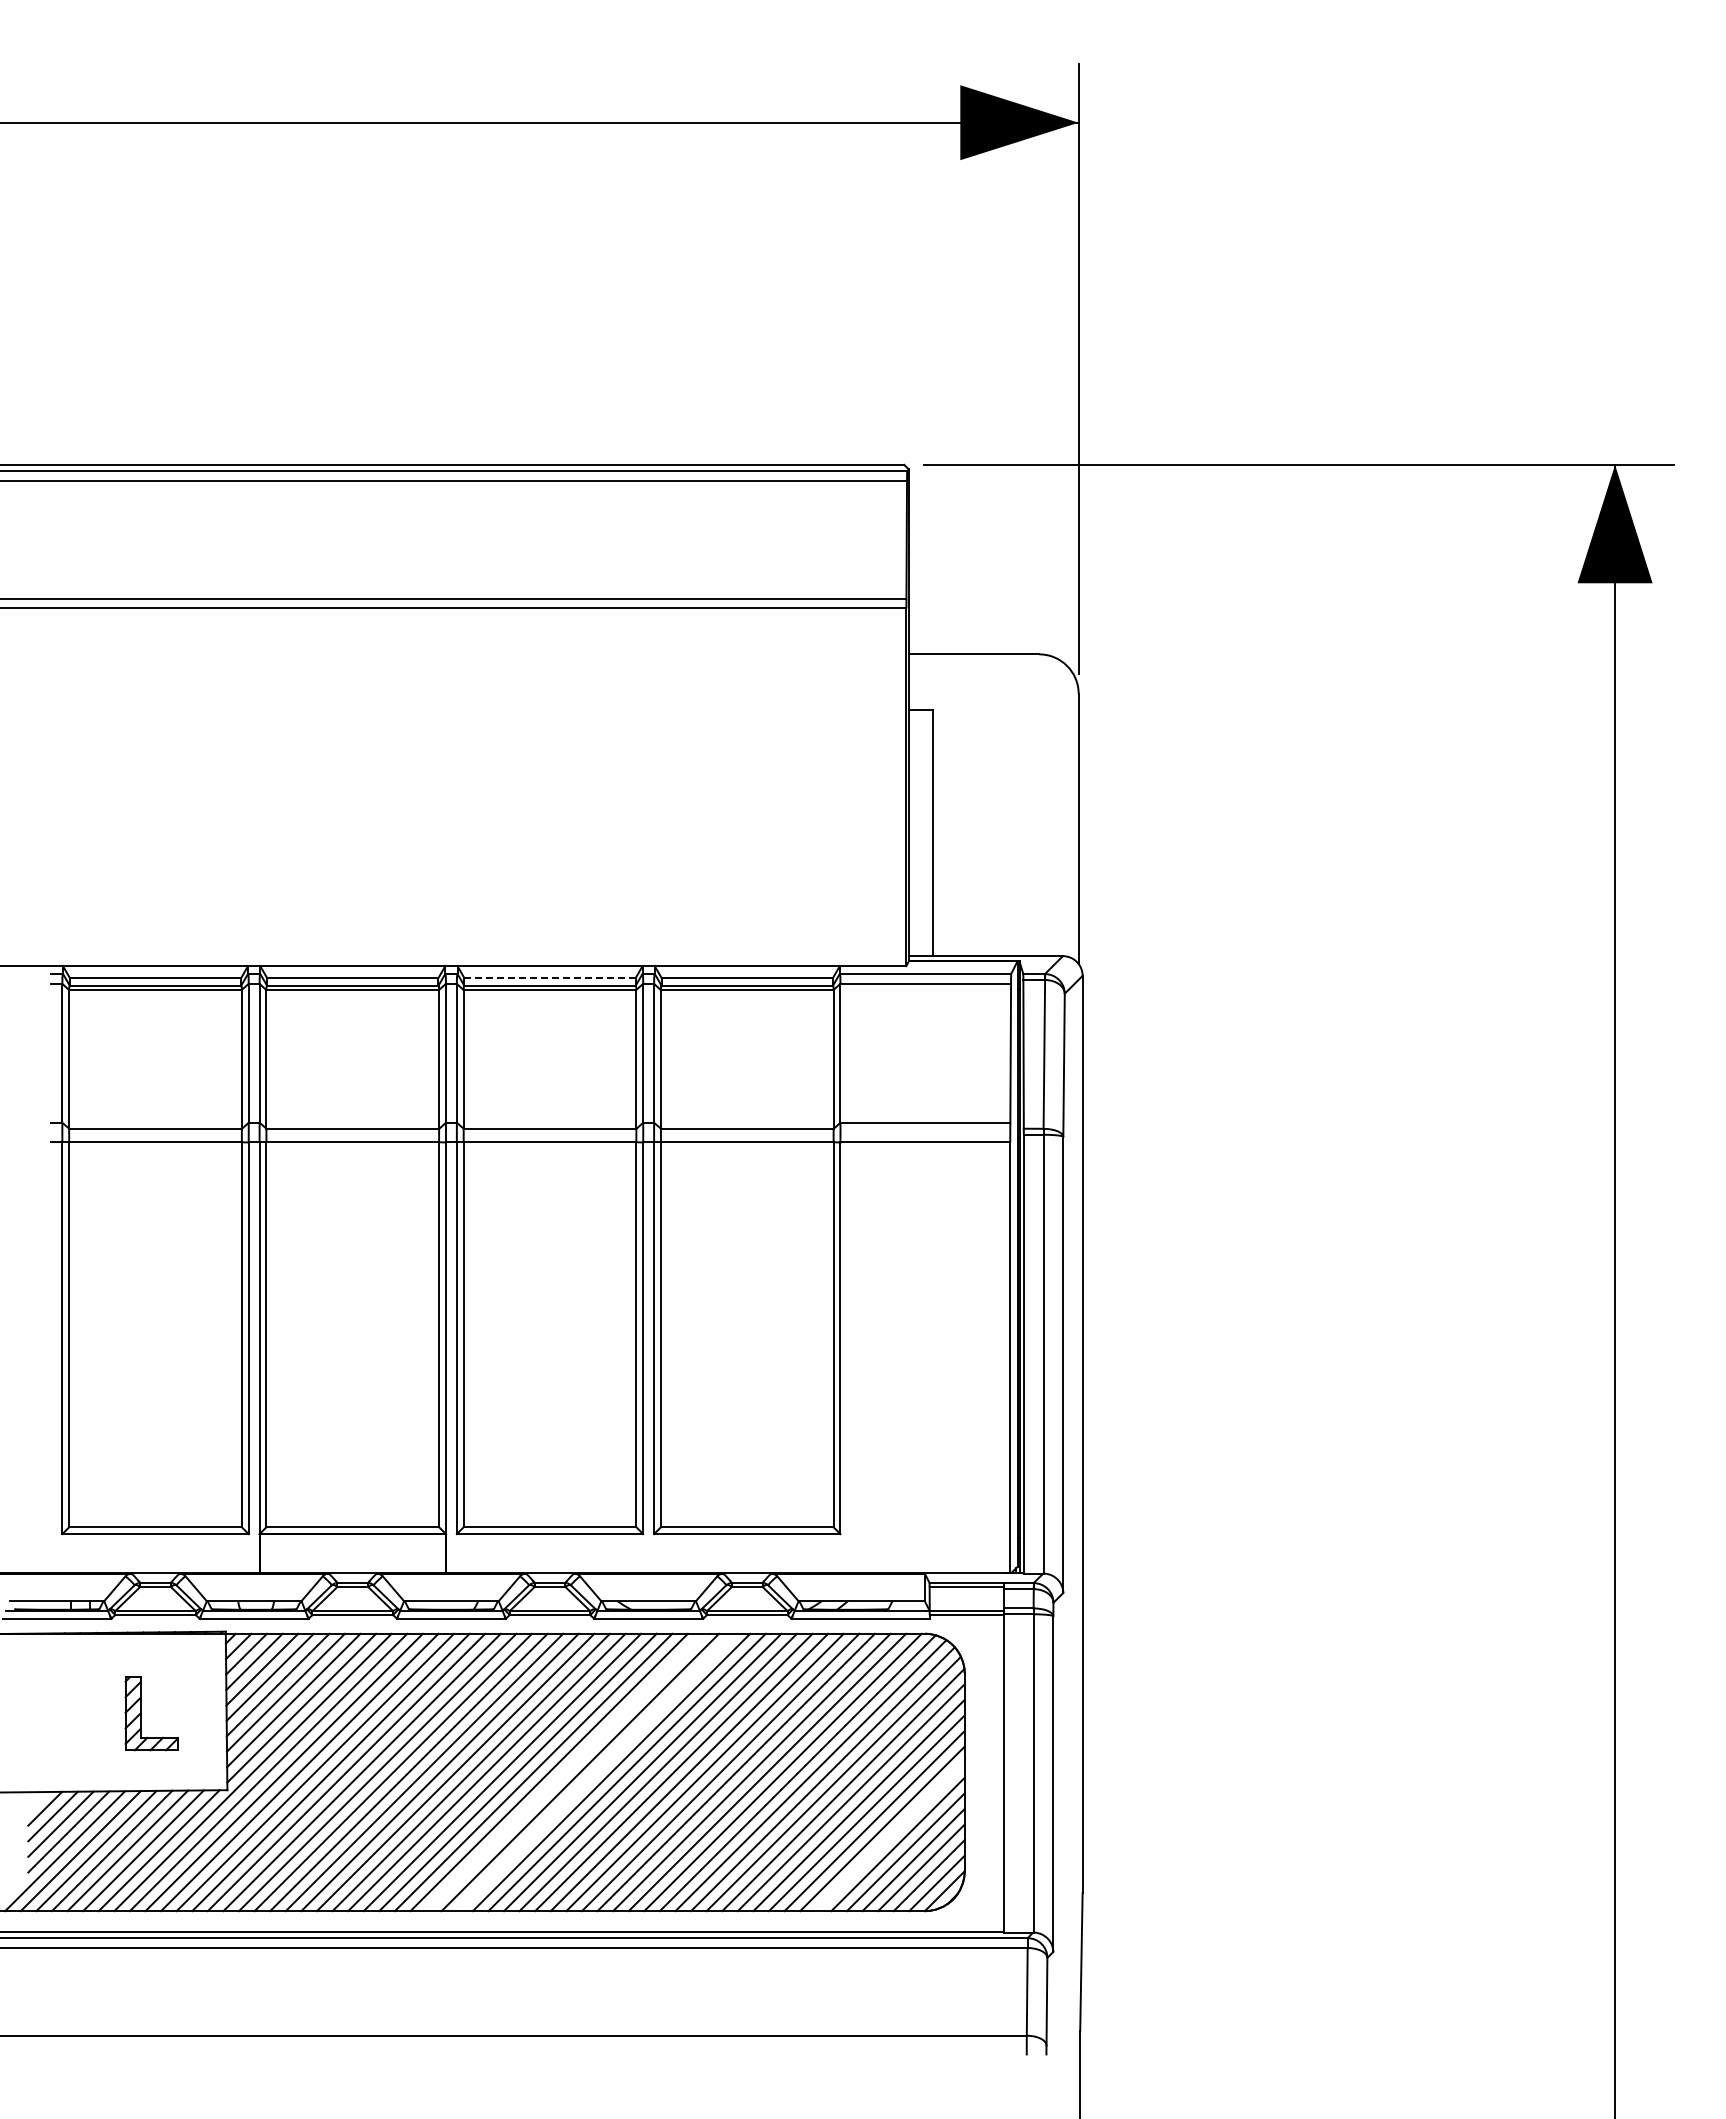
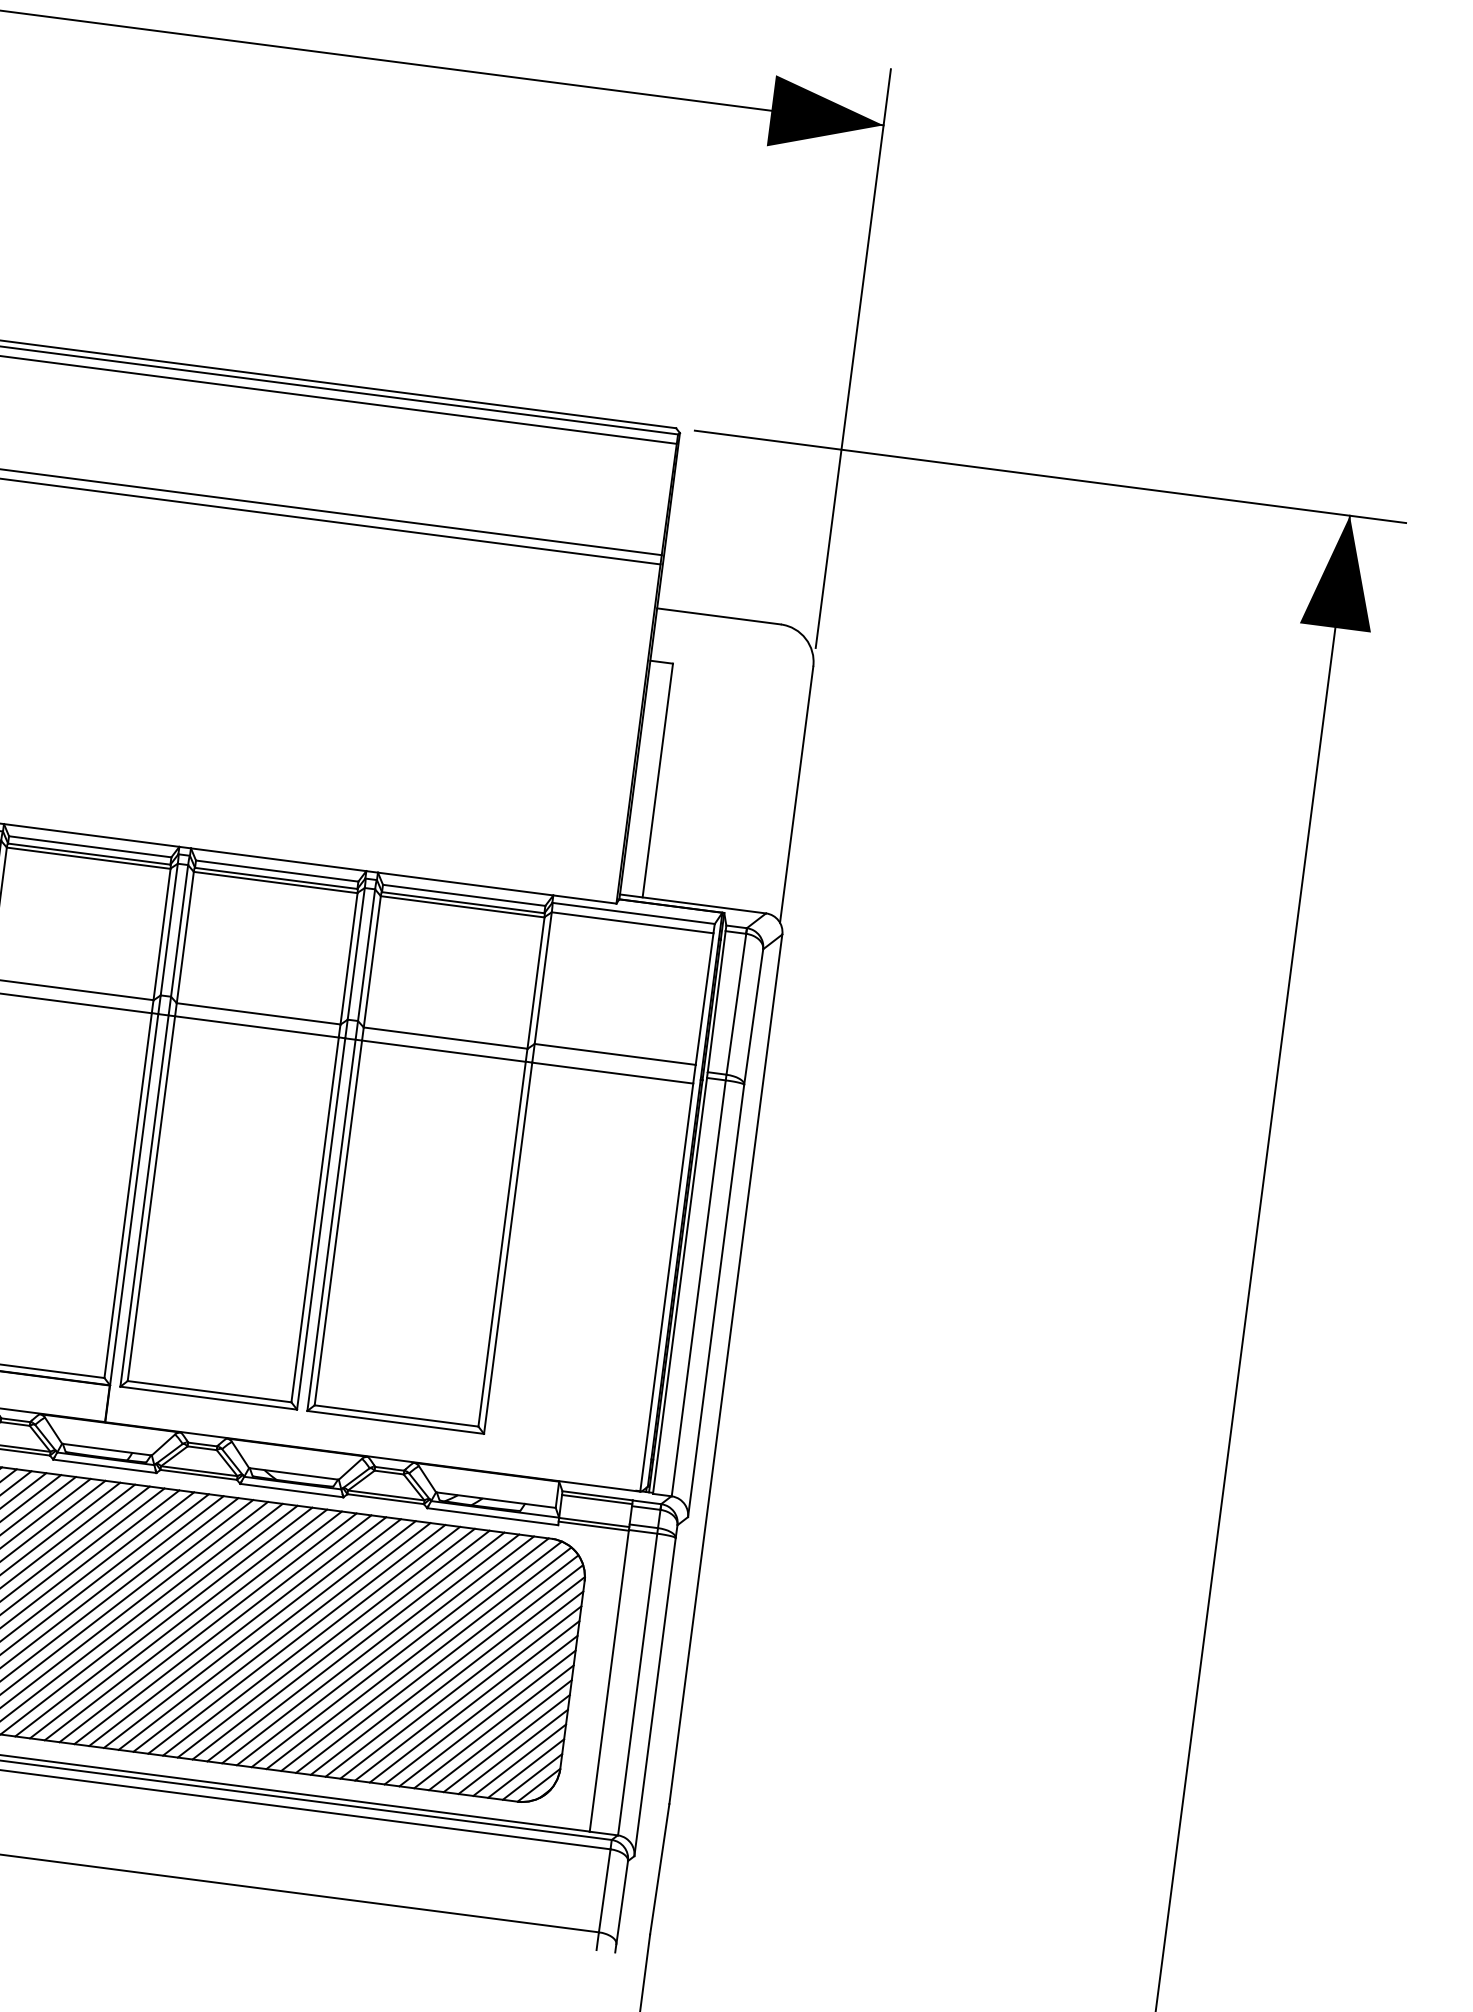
line: (550, 978) -> (277, 871), dashed -> solid
line: (564, 1772) -> (193, 1625), added
line: (595, 1772) -> (222, 1629), added
line: (889, 1836) -> (493, 1726), added

